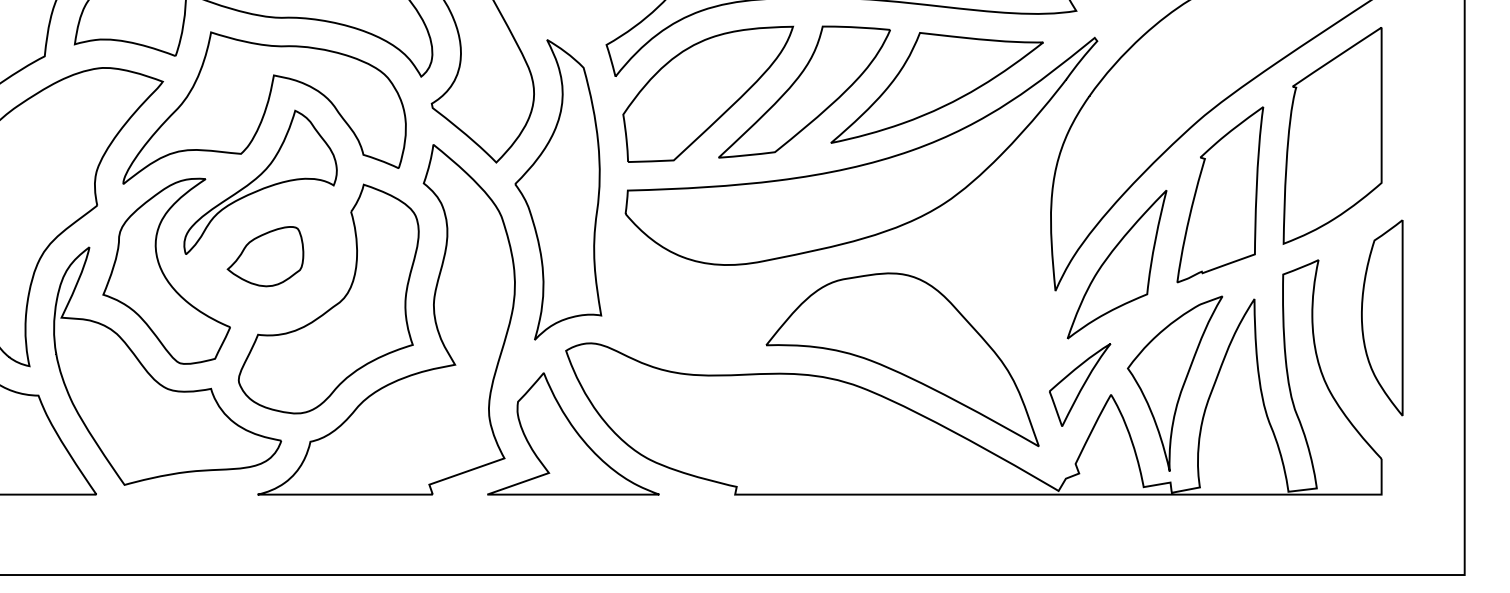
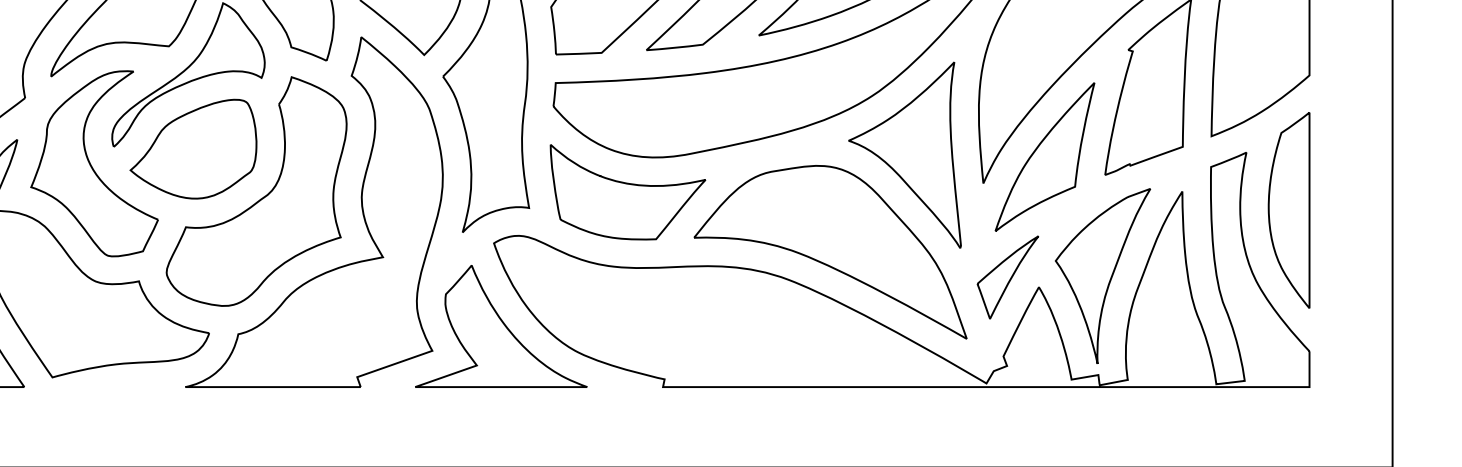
part: (265, 256) -> (193, 148), size x1.67
part: (976, 262) -> (904, 154), added
part: (700, 299) -> (628, 191), added
part: (1382, 317) -> (1289, 209), moved

